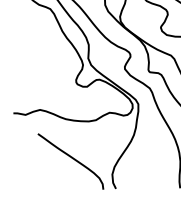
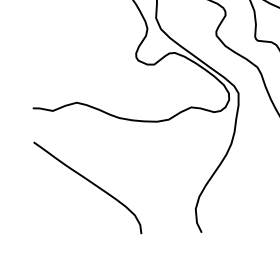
curve: (72, 159) -> (90, 184), moved

